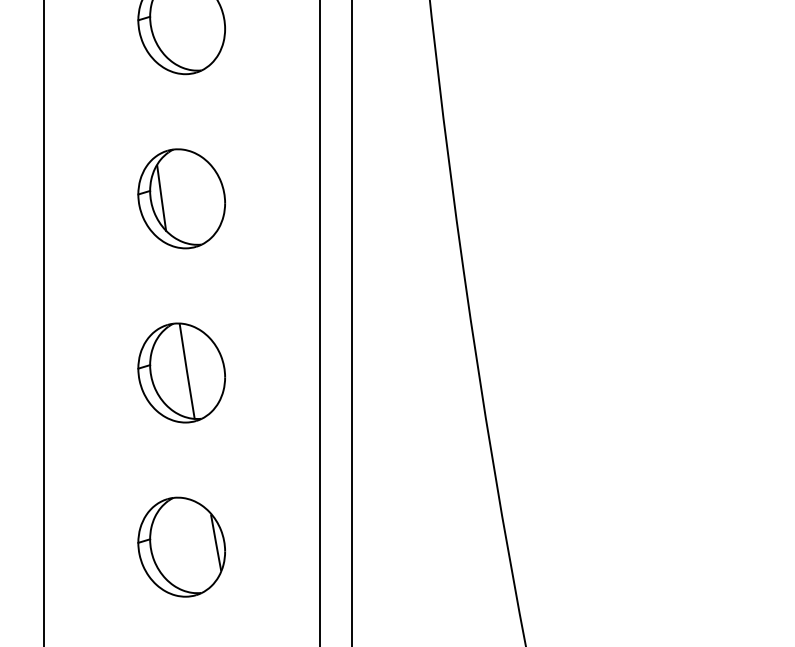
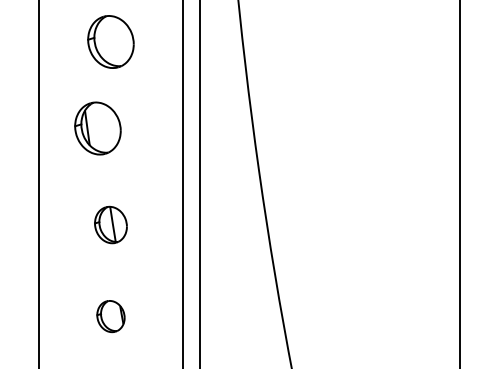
part: (180, 198) -> (97, 128), moved
part: (180, 371) -> (110, 224), size x0.7
part: (180, 546) -> (110, 316), size x0.6

